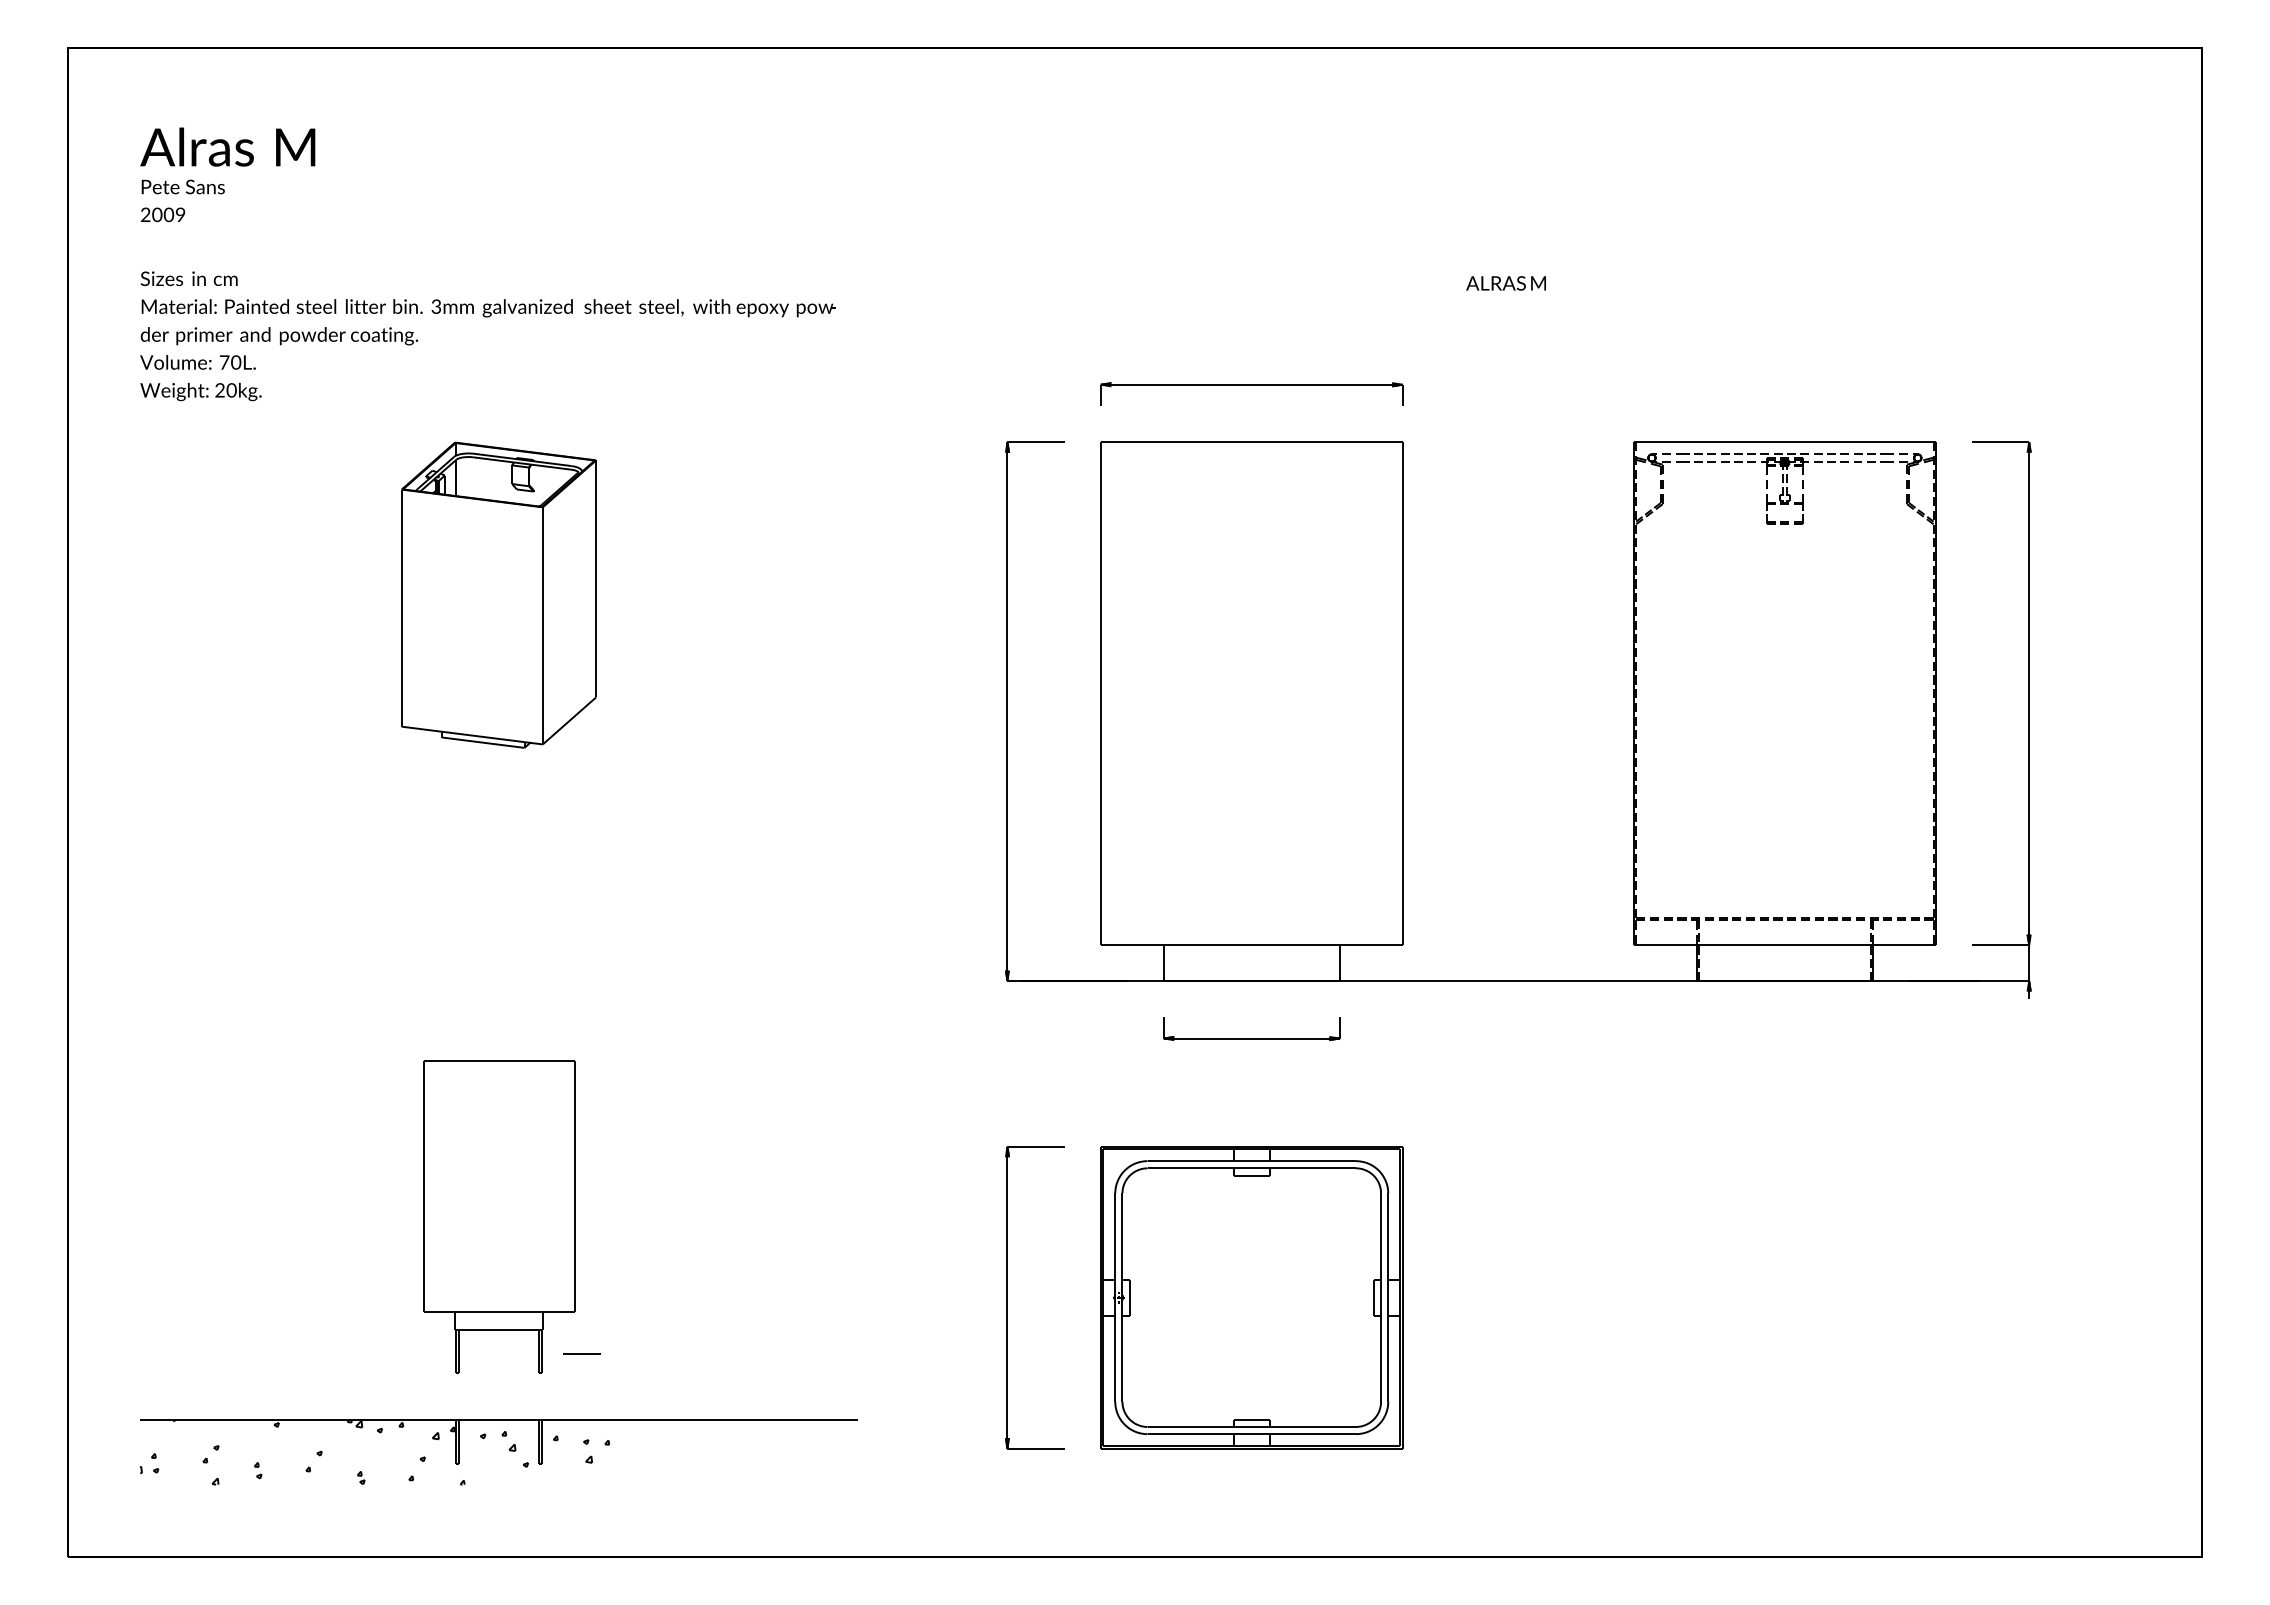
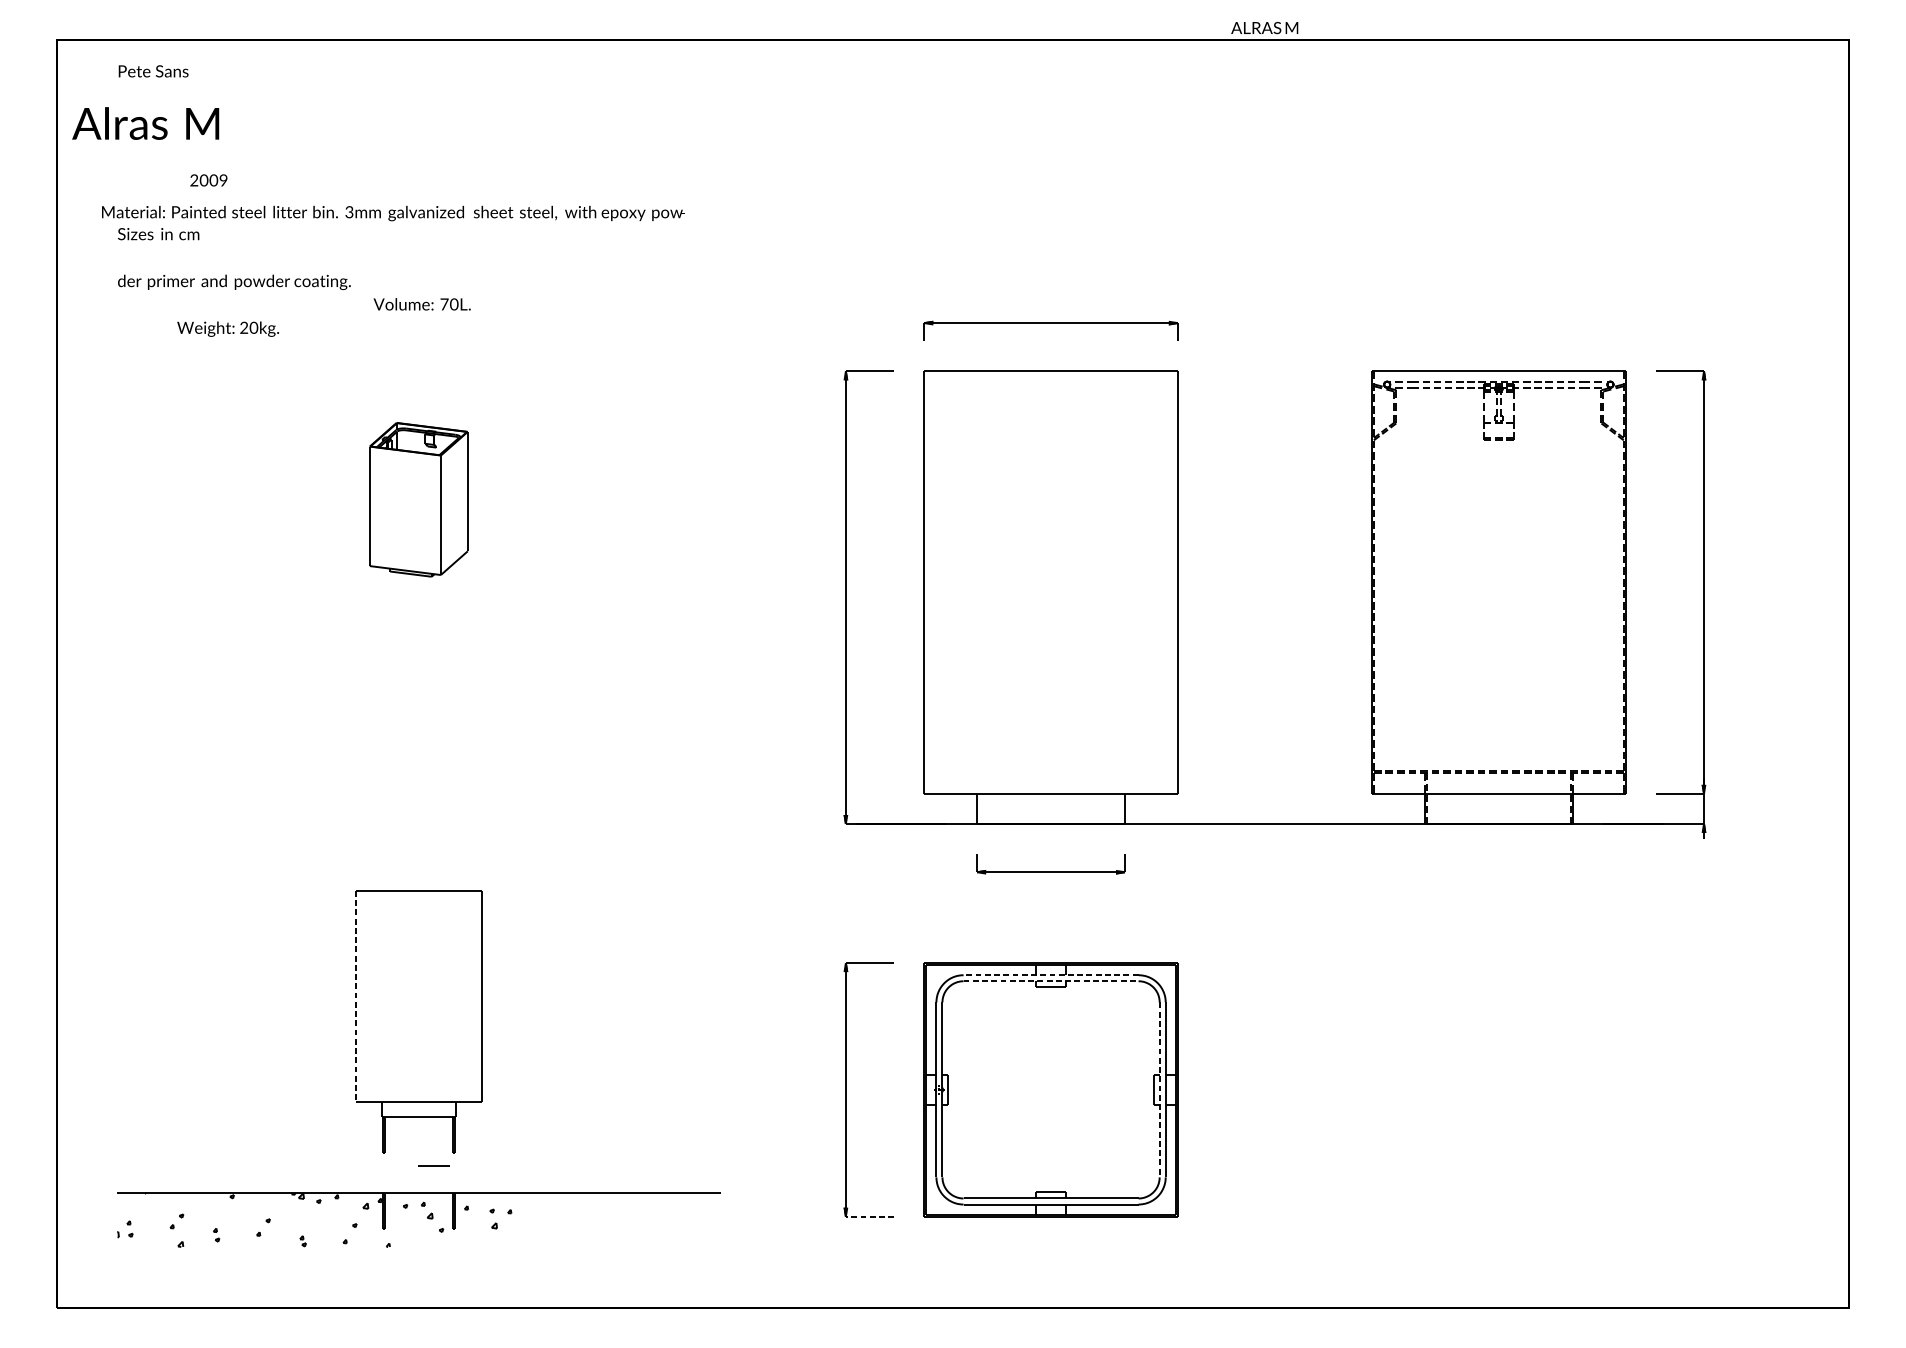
text: (227, 146) -> (145, 123), moved
text: (182, 186) -> (152, 70), moved
text: (163, 214) -> (209, 180), moved
text: (1505, 283) -> (1264, 28), moved
text: (488, 308) -> (393, 213), moved
text: (197, 362) -> (421, 304), moved
text: (200, 391) -> (227, 328), moved
part: (498, 594) -> (418, 499), size x0.6
line: (1251, 1161) -> (1050, 975), solid -> dashed
line: (1252, 1168) -> (1051, 981), solid -> dashed
line: (423, 1186) -> (355, 996), solid -> dashed
line: (1381, 1298) -> (1160, 1090), solid -> dashed
line: (581, 1353) -> (433, 1166), moved
line: (1036, 1448) -> (870, 1216), solid -> dashed

